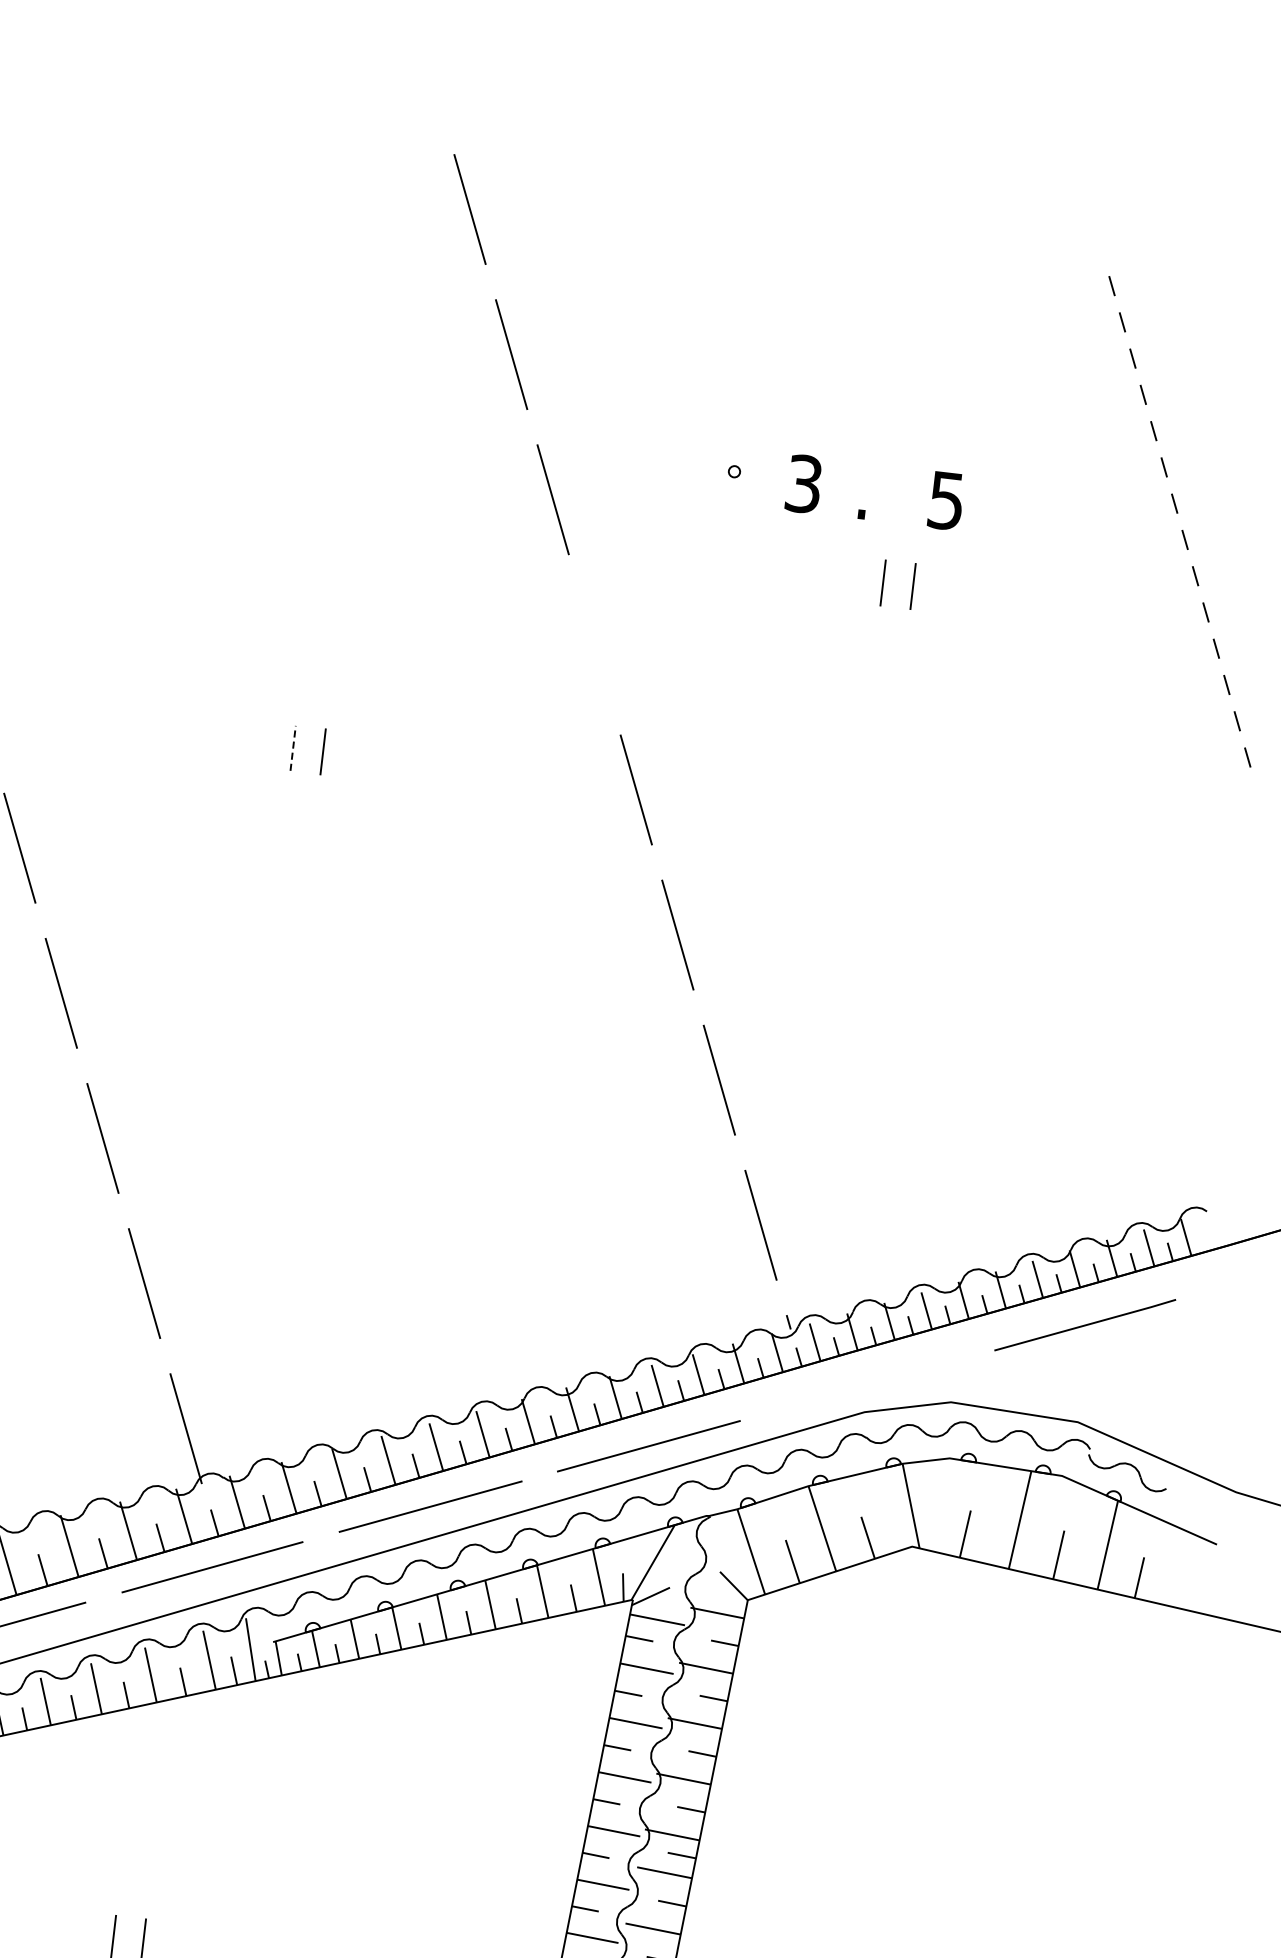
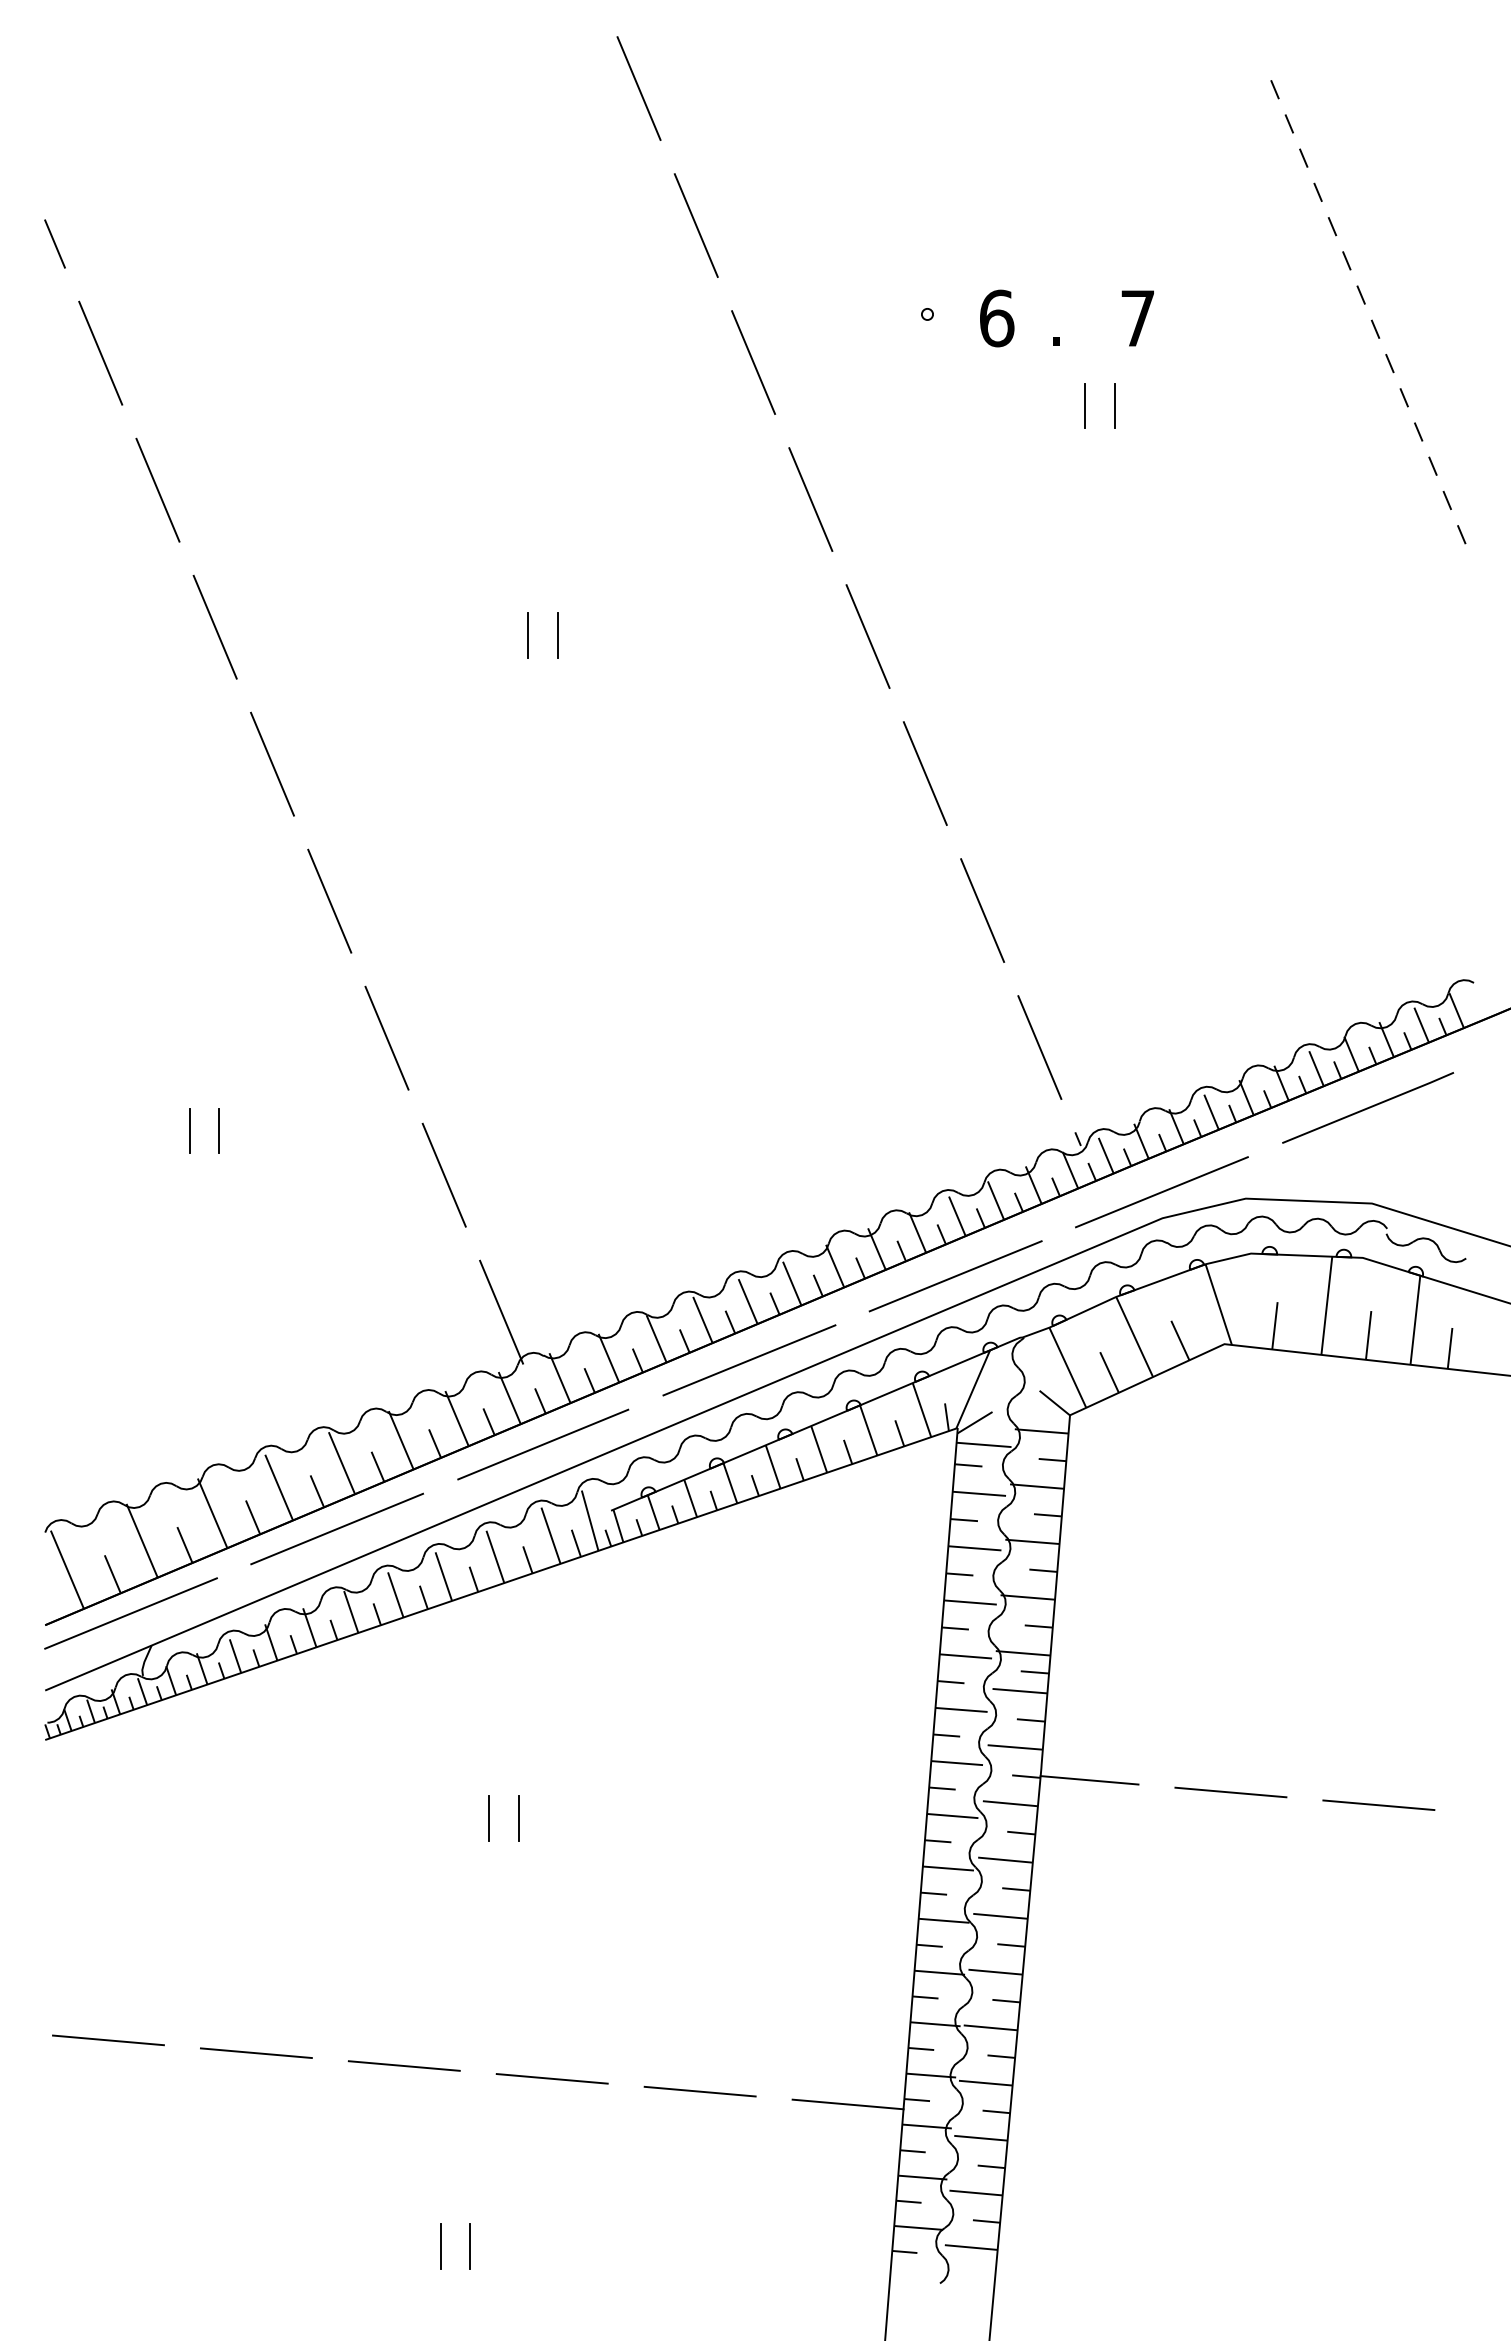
text: (804, 484) -> (997, 318), 3 -> 6
text: (946, 500) -> (1137, 318), 5 -> 7
line: (594, 644) -> (810, 499), added
line: (293, 747) -> (528, 634), dashed -> solid
line: (866, 1386) -> (1161, 1192), added

